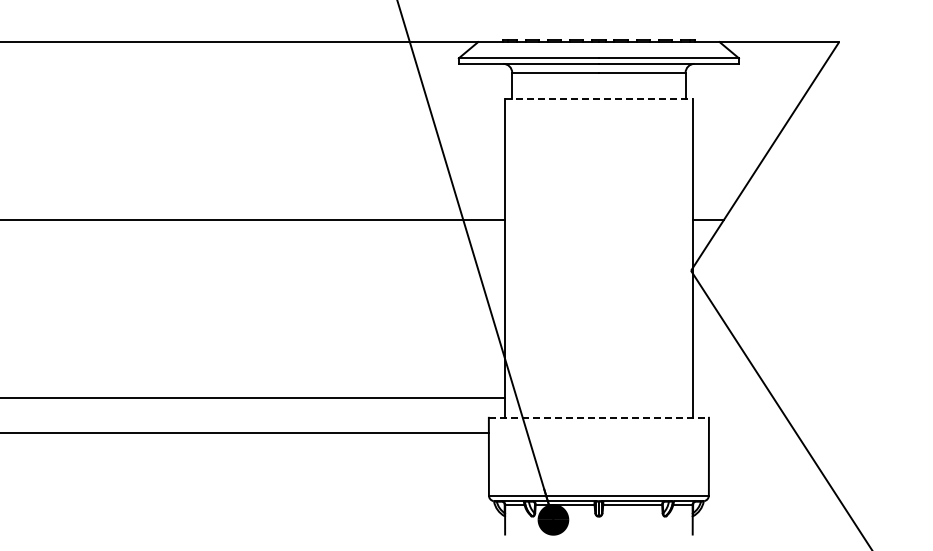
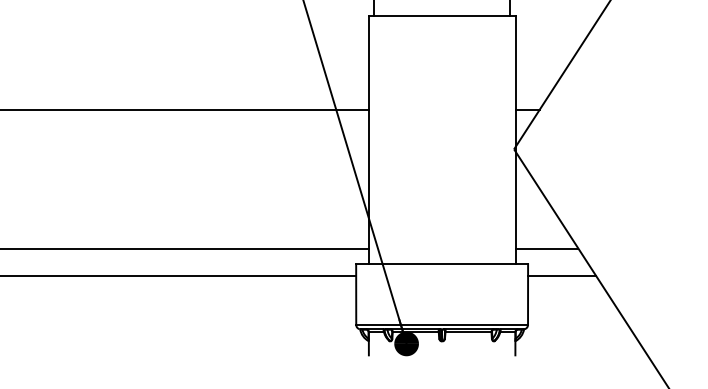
line: (599, 99) -> (442, 15), dashed -> solid
line: (733, 397) -> (547, 248), added
line: (599, 417) -> (442, 263), dashed -> solid
line: (752, 433) -> (562, 276), added

